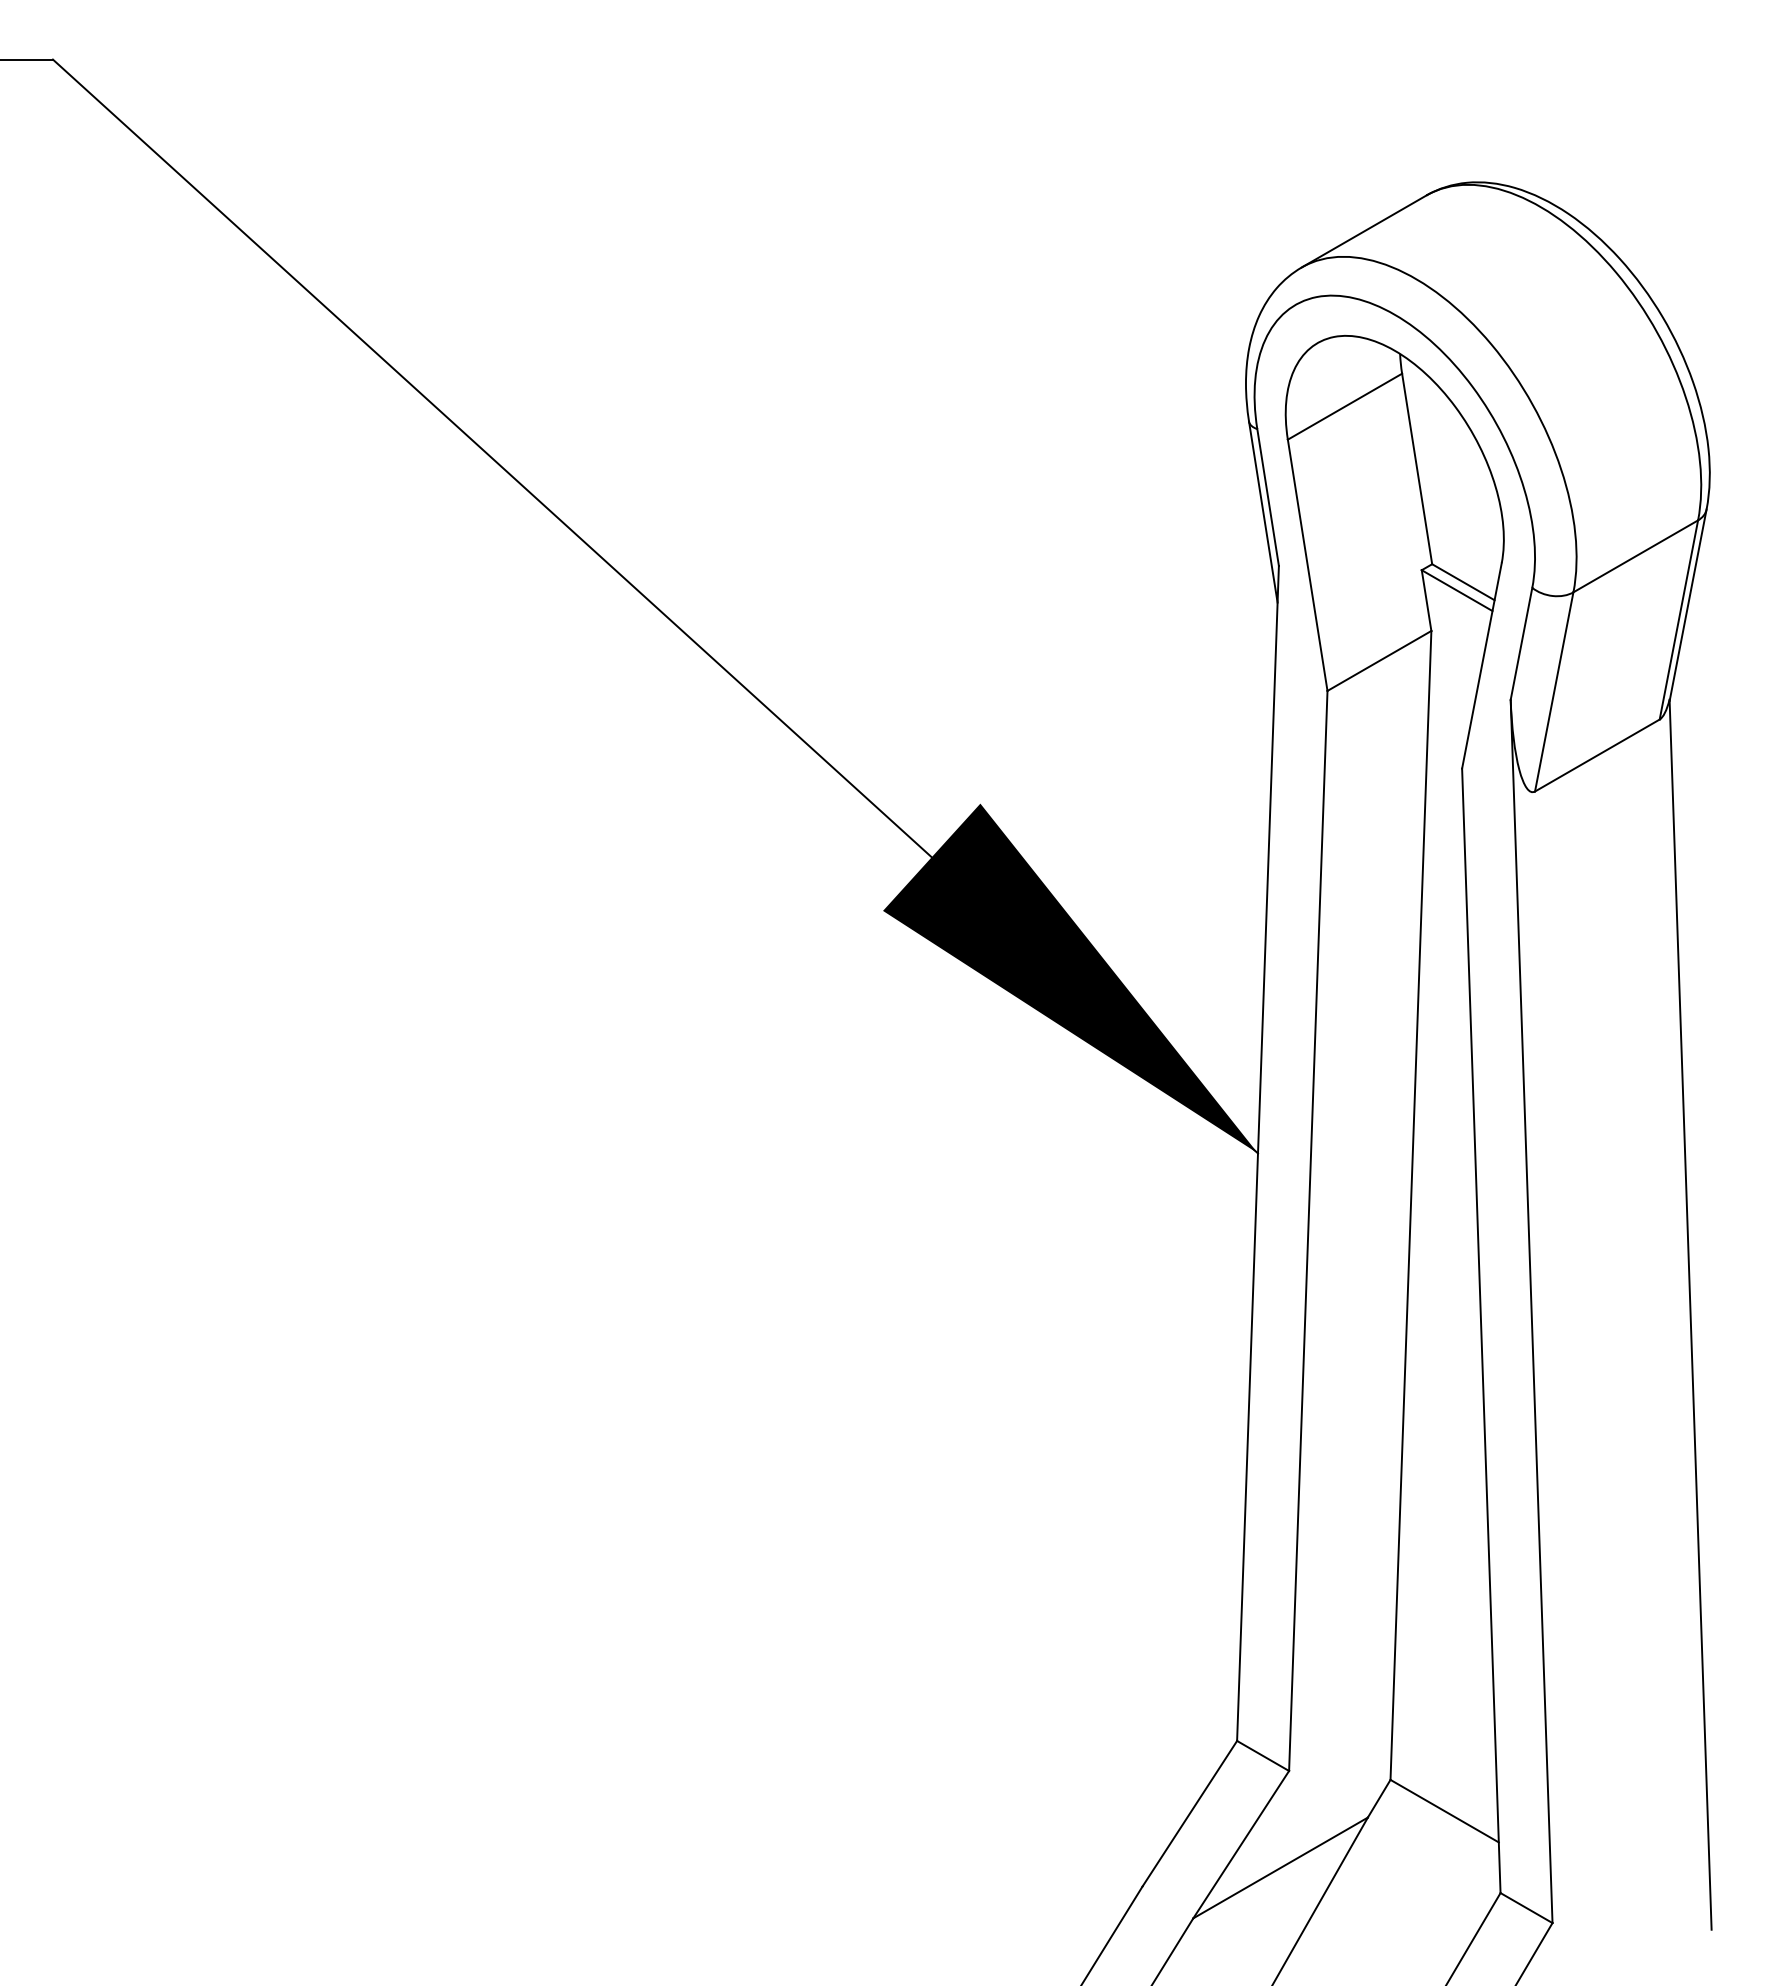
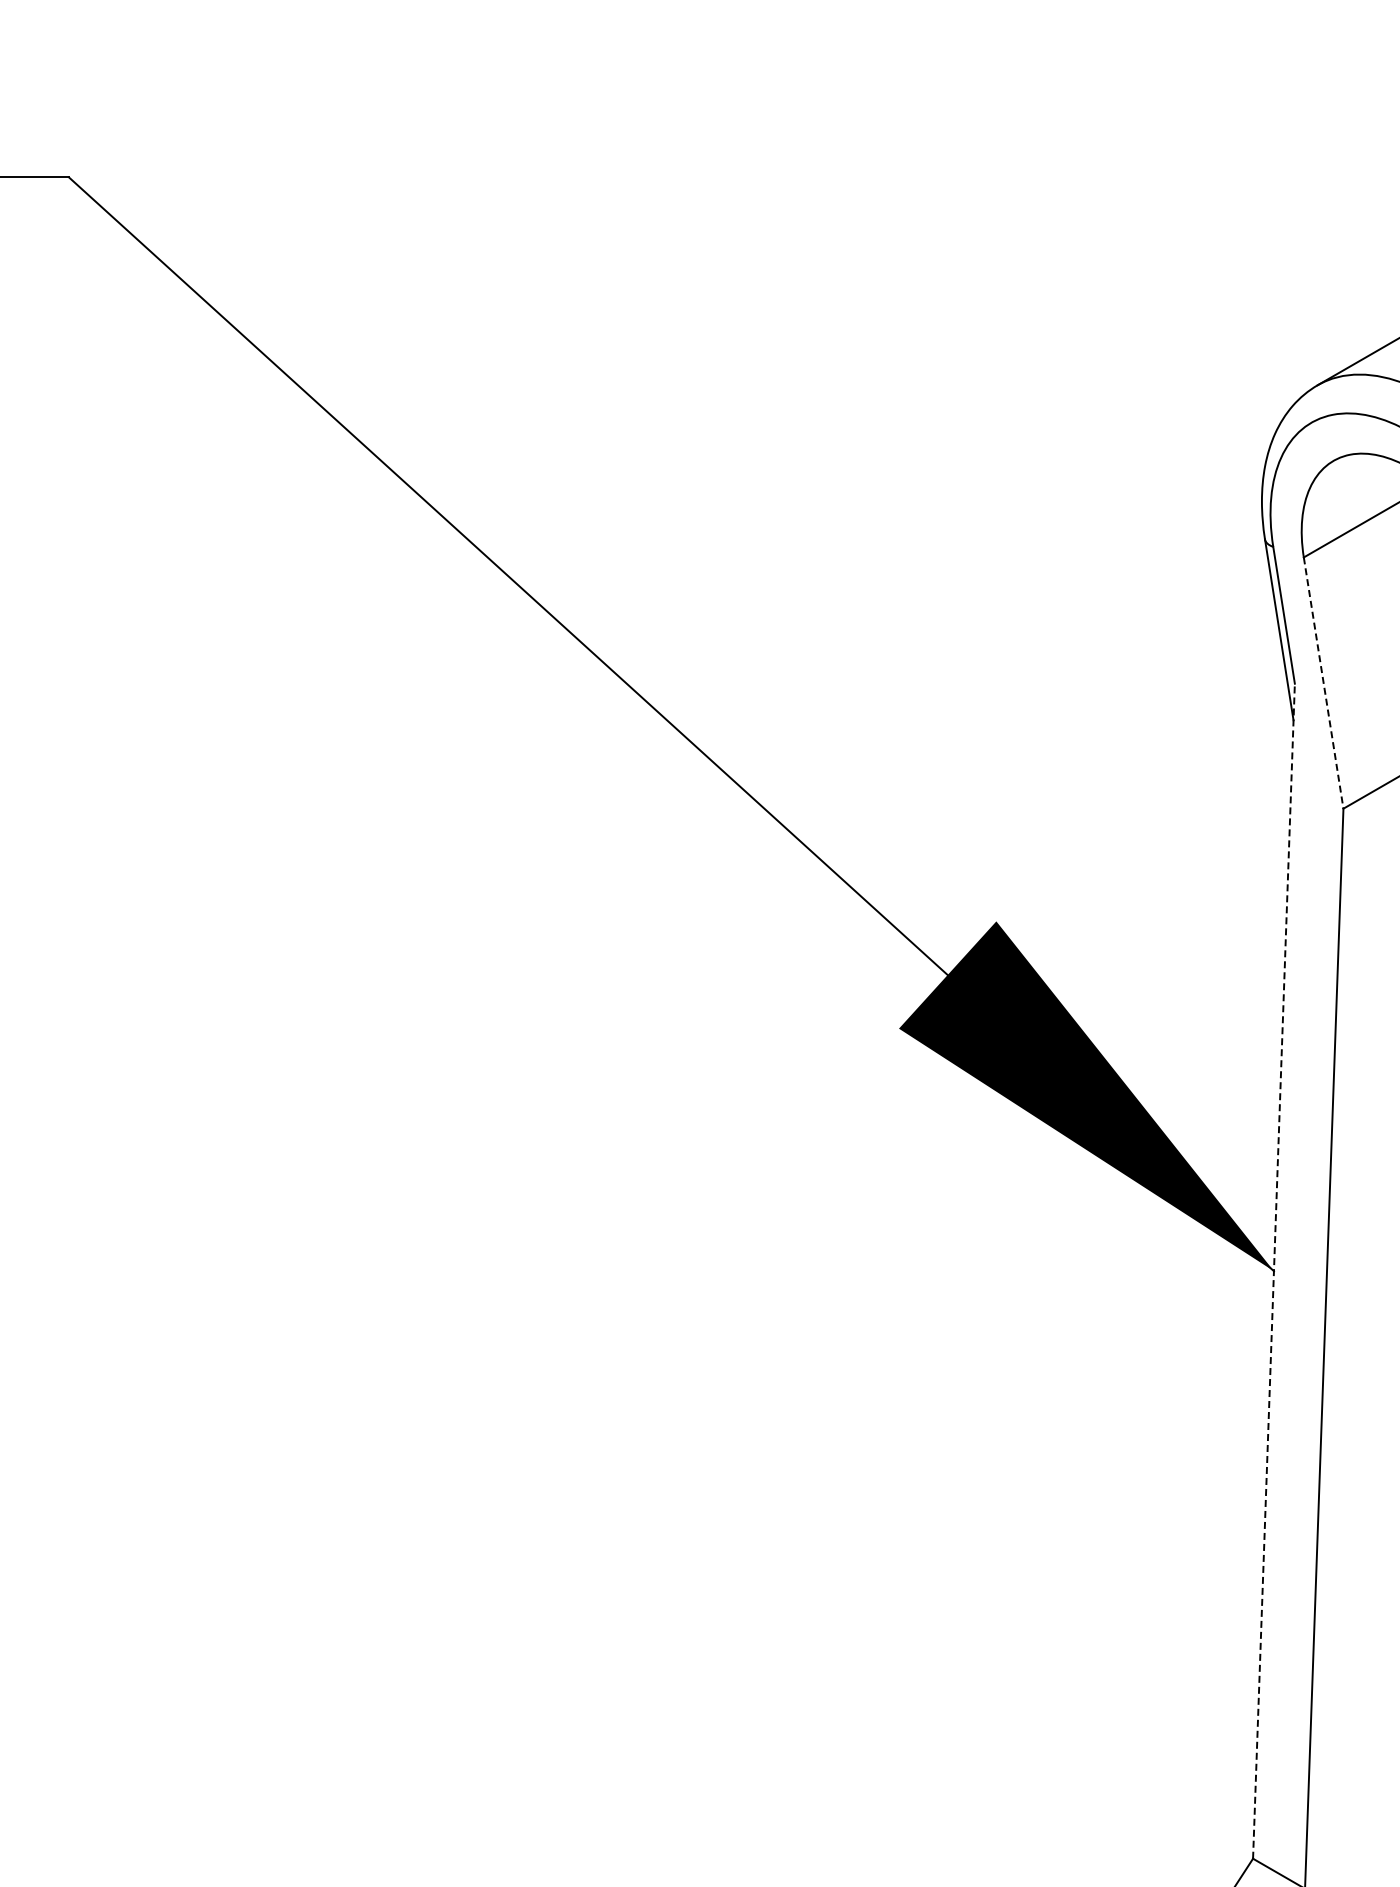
line: (1307, 565) -> (1323, 683), solid -> dashed
line: (1258, 1153) -> (1274, 1271), solid -> dashed

